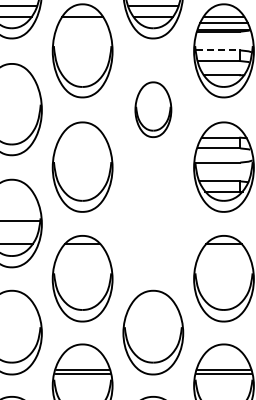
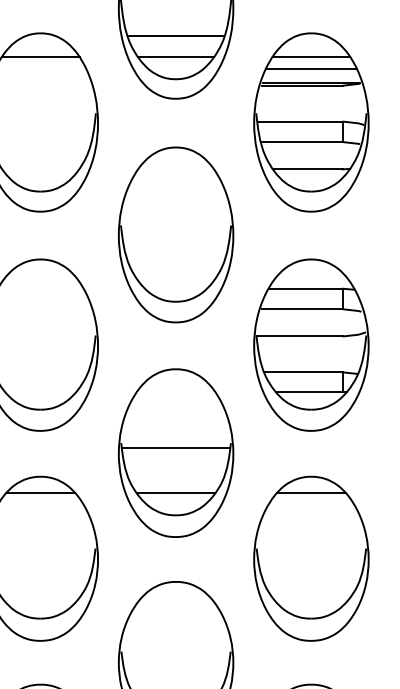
line: (218, 50) -> (300, 121), dashed -> solid
part: (153, 109) -> (176, 234), size x1.67
part: (153, 223) -> (176, 453), added

